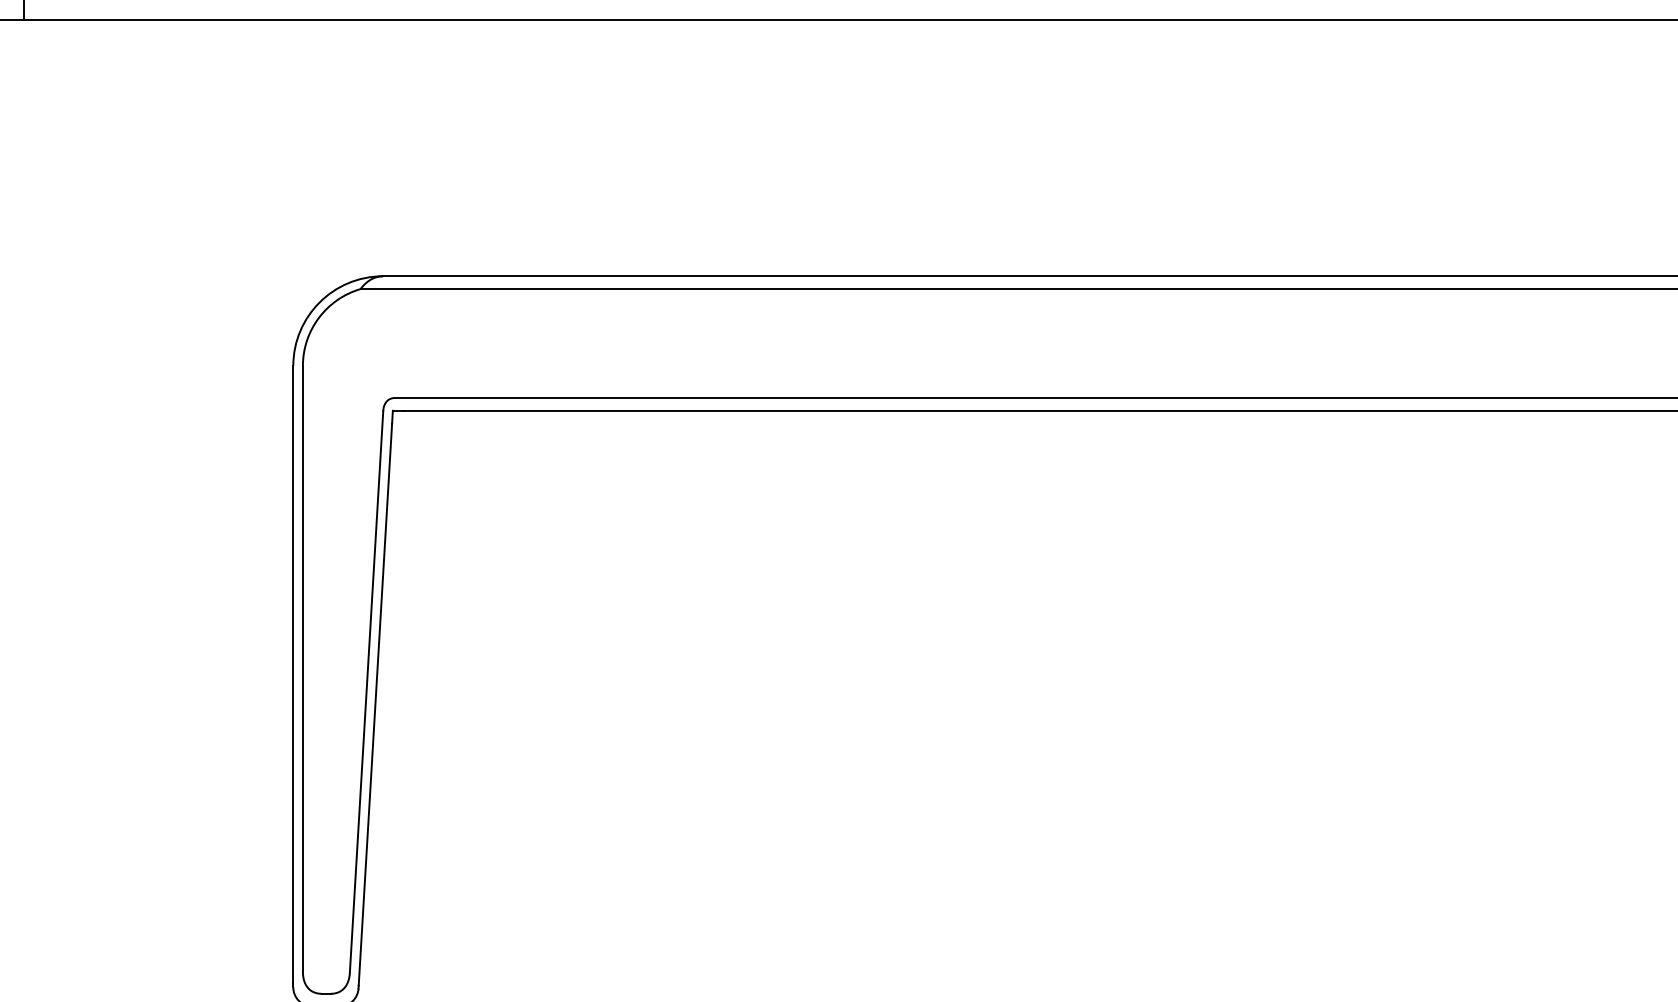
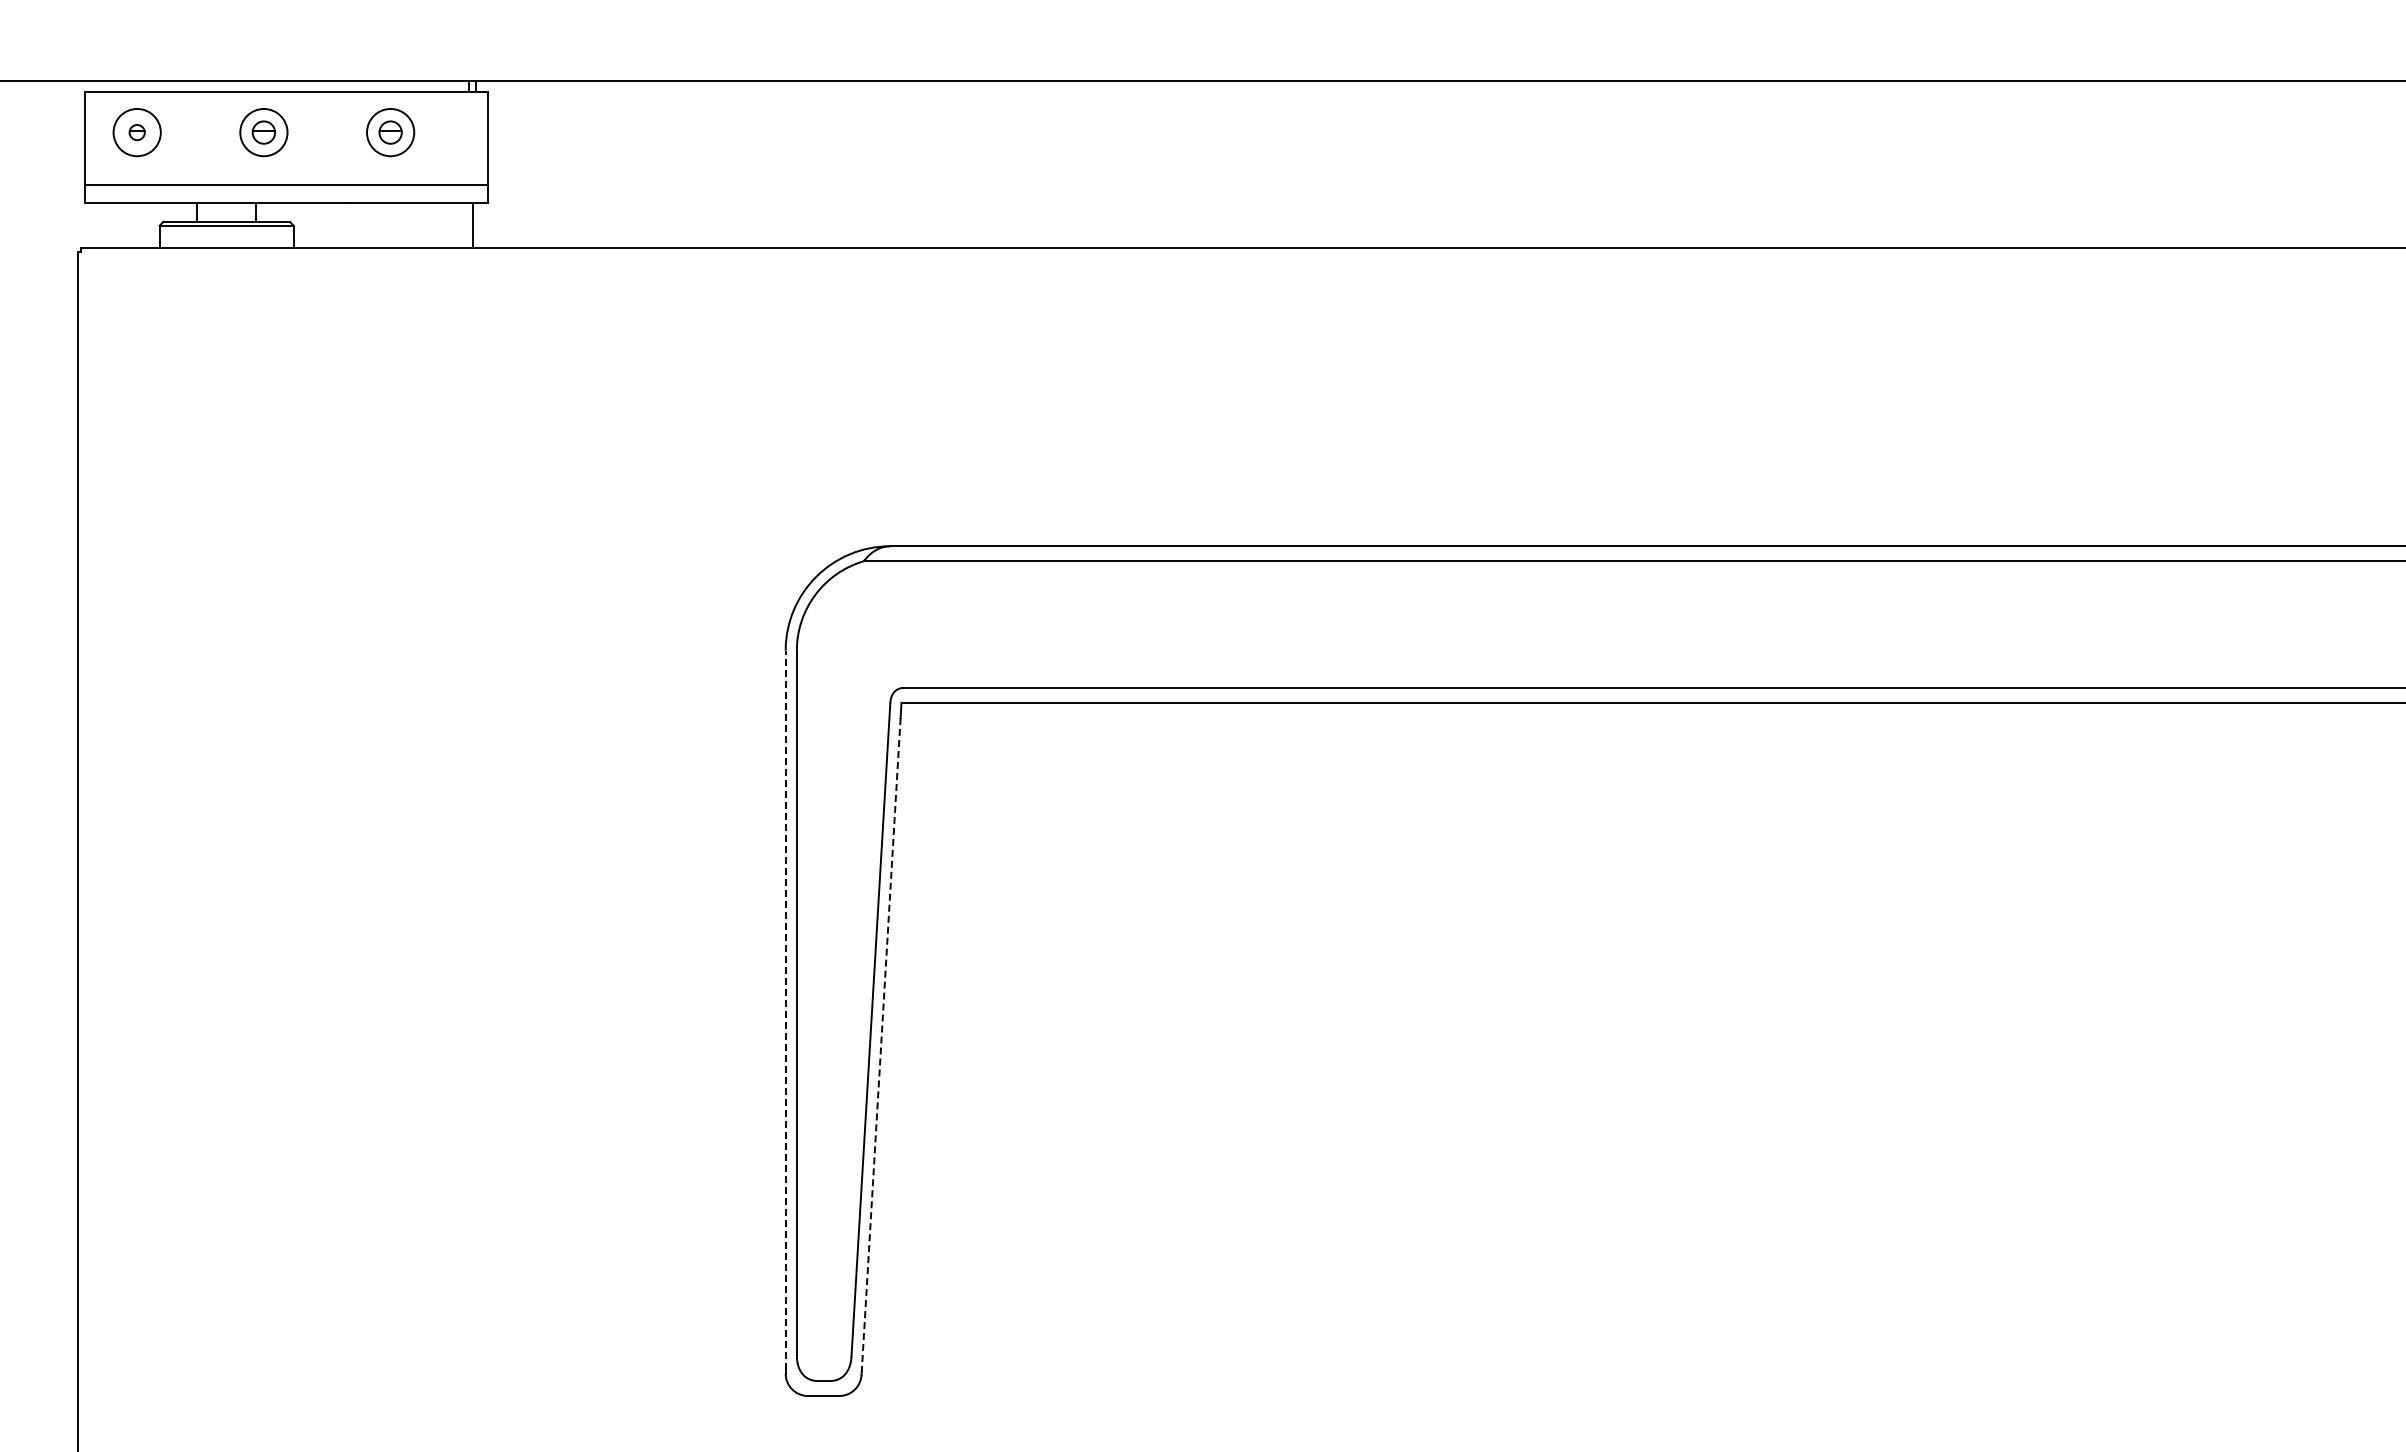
line: (293, 675) -> (785, 1010), solid -> dashed
line: (375, 705) -> (881, 1045), solid -> dashed

